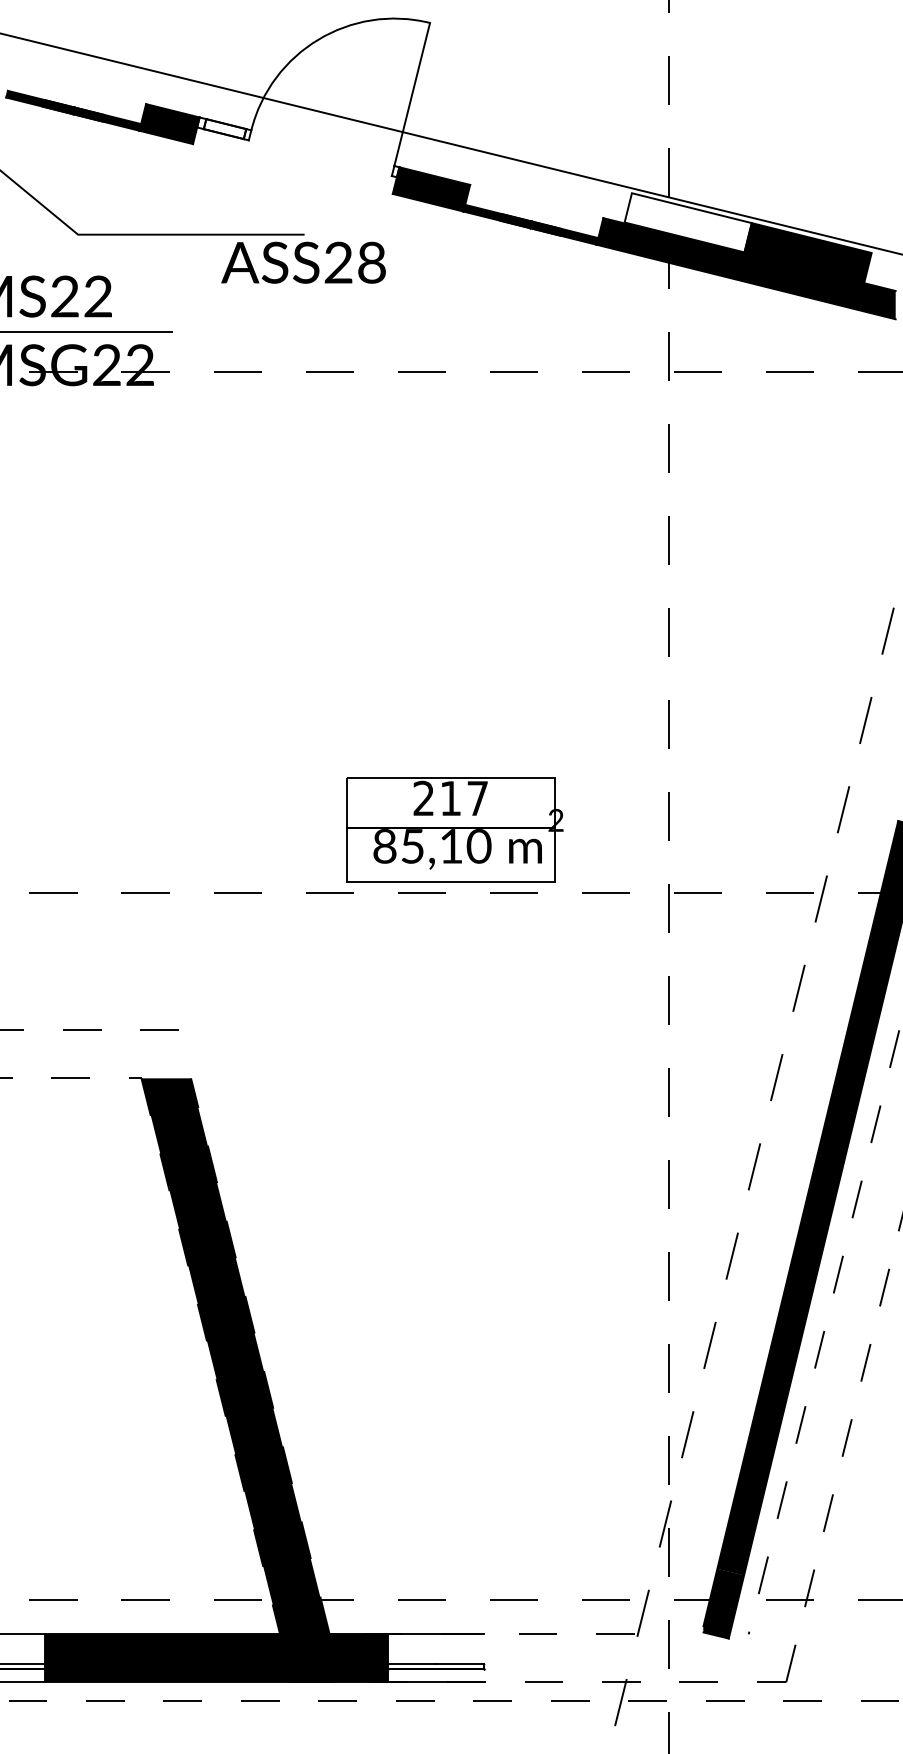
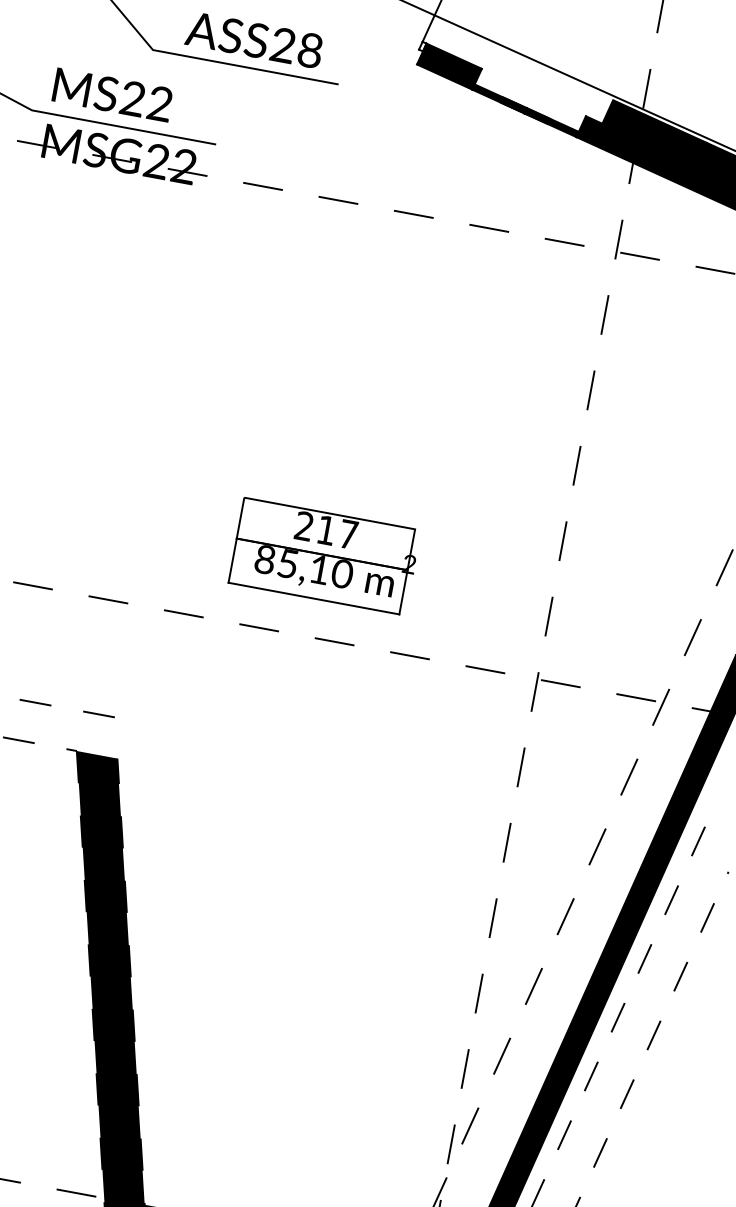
fill: (687, 222) -> (654, 132), added
text: (303, 262) -> (254, 39), moved
part: (454, 829) -> (324, 556), moved

